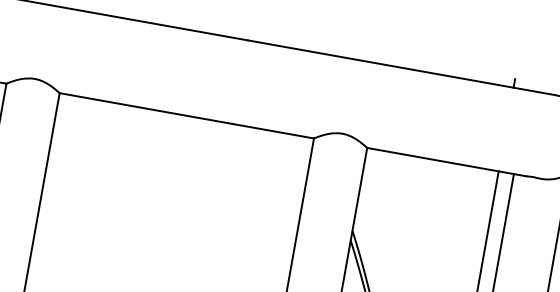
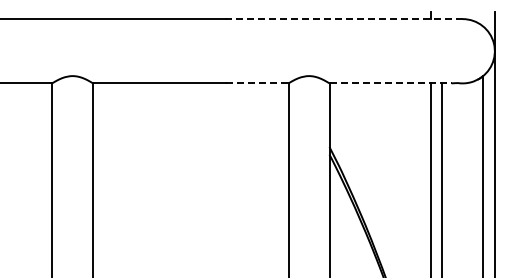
line: (401, 68) -> (344, 19), solid -> dashed
line: (273, 131) -> (257, 83), solid -> dashed
line: (447, 162) -> (391, 83), solid -> dashed

